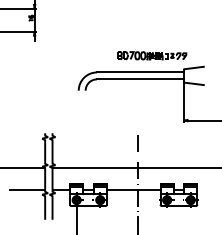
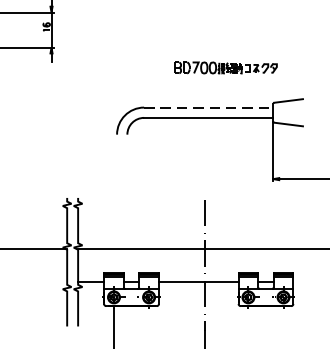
part: (152, 55) -> (226, 67), moved
line: (140, 72) -> (208, 107), solid -> dashed
line: (27, 189) -> (40, 281), removed

